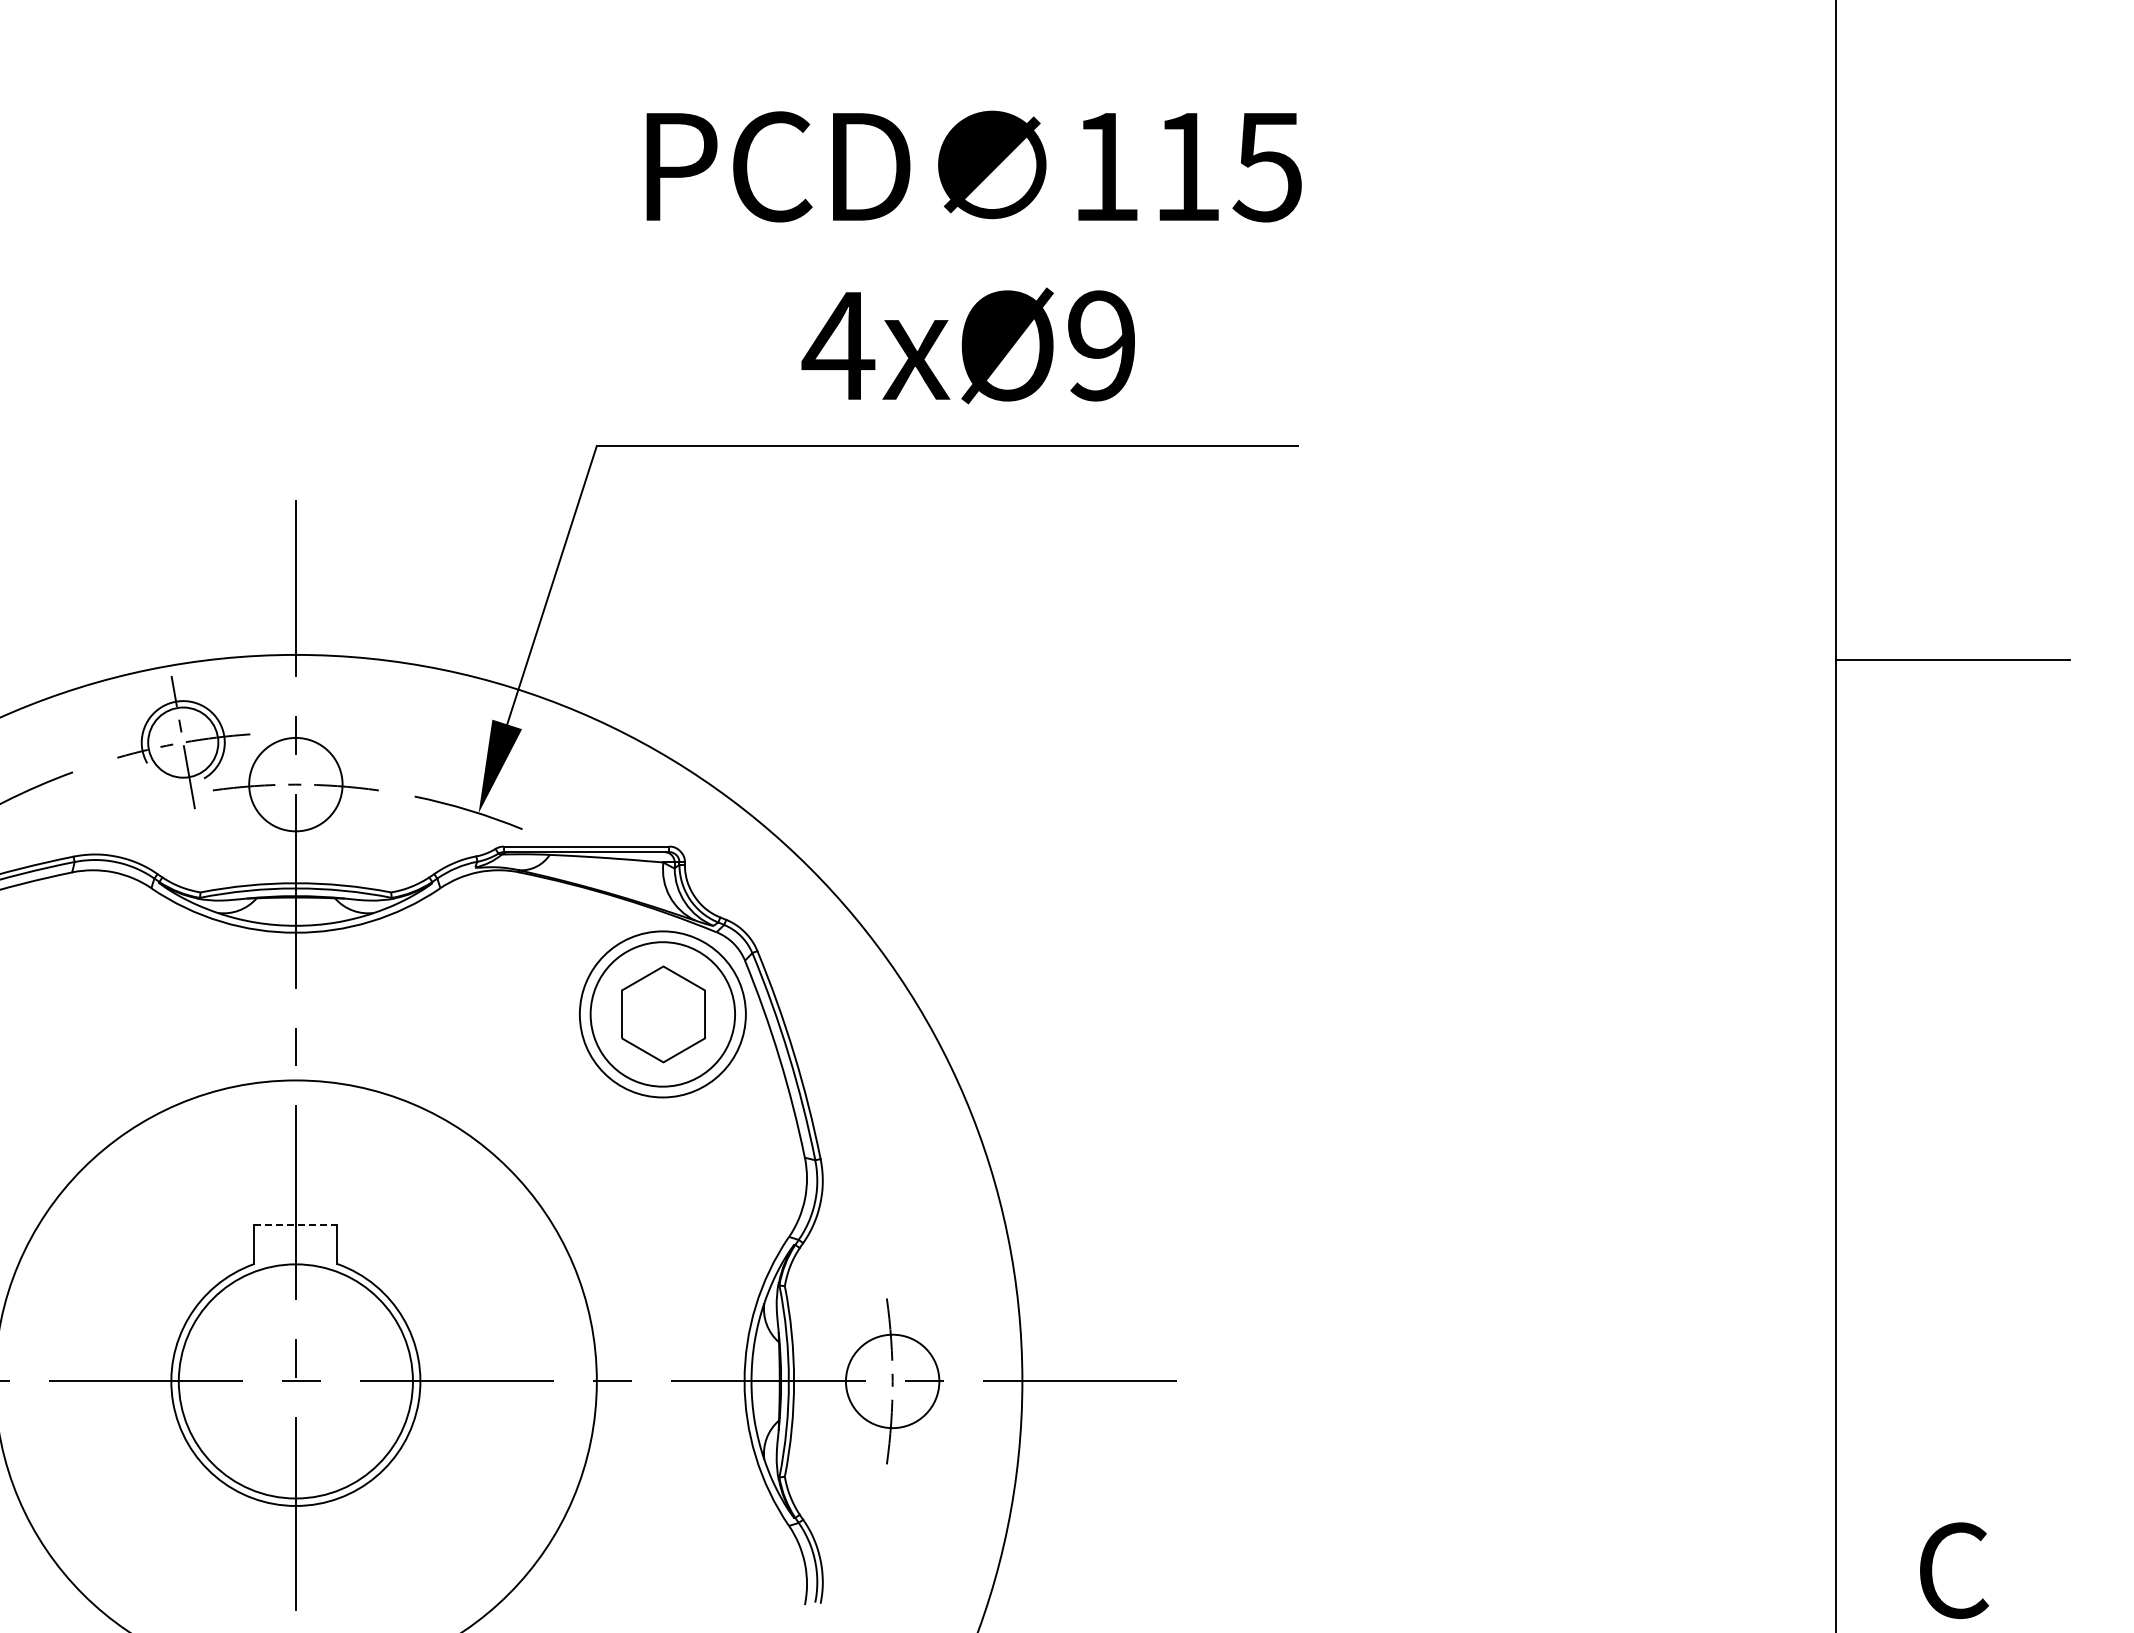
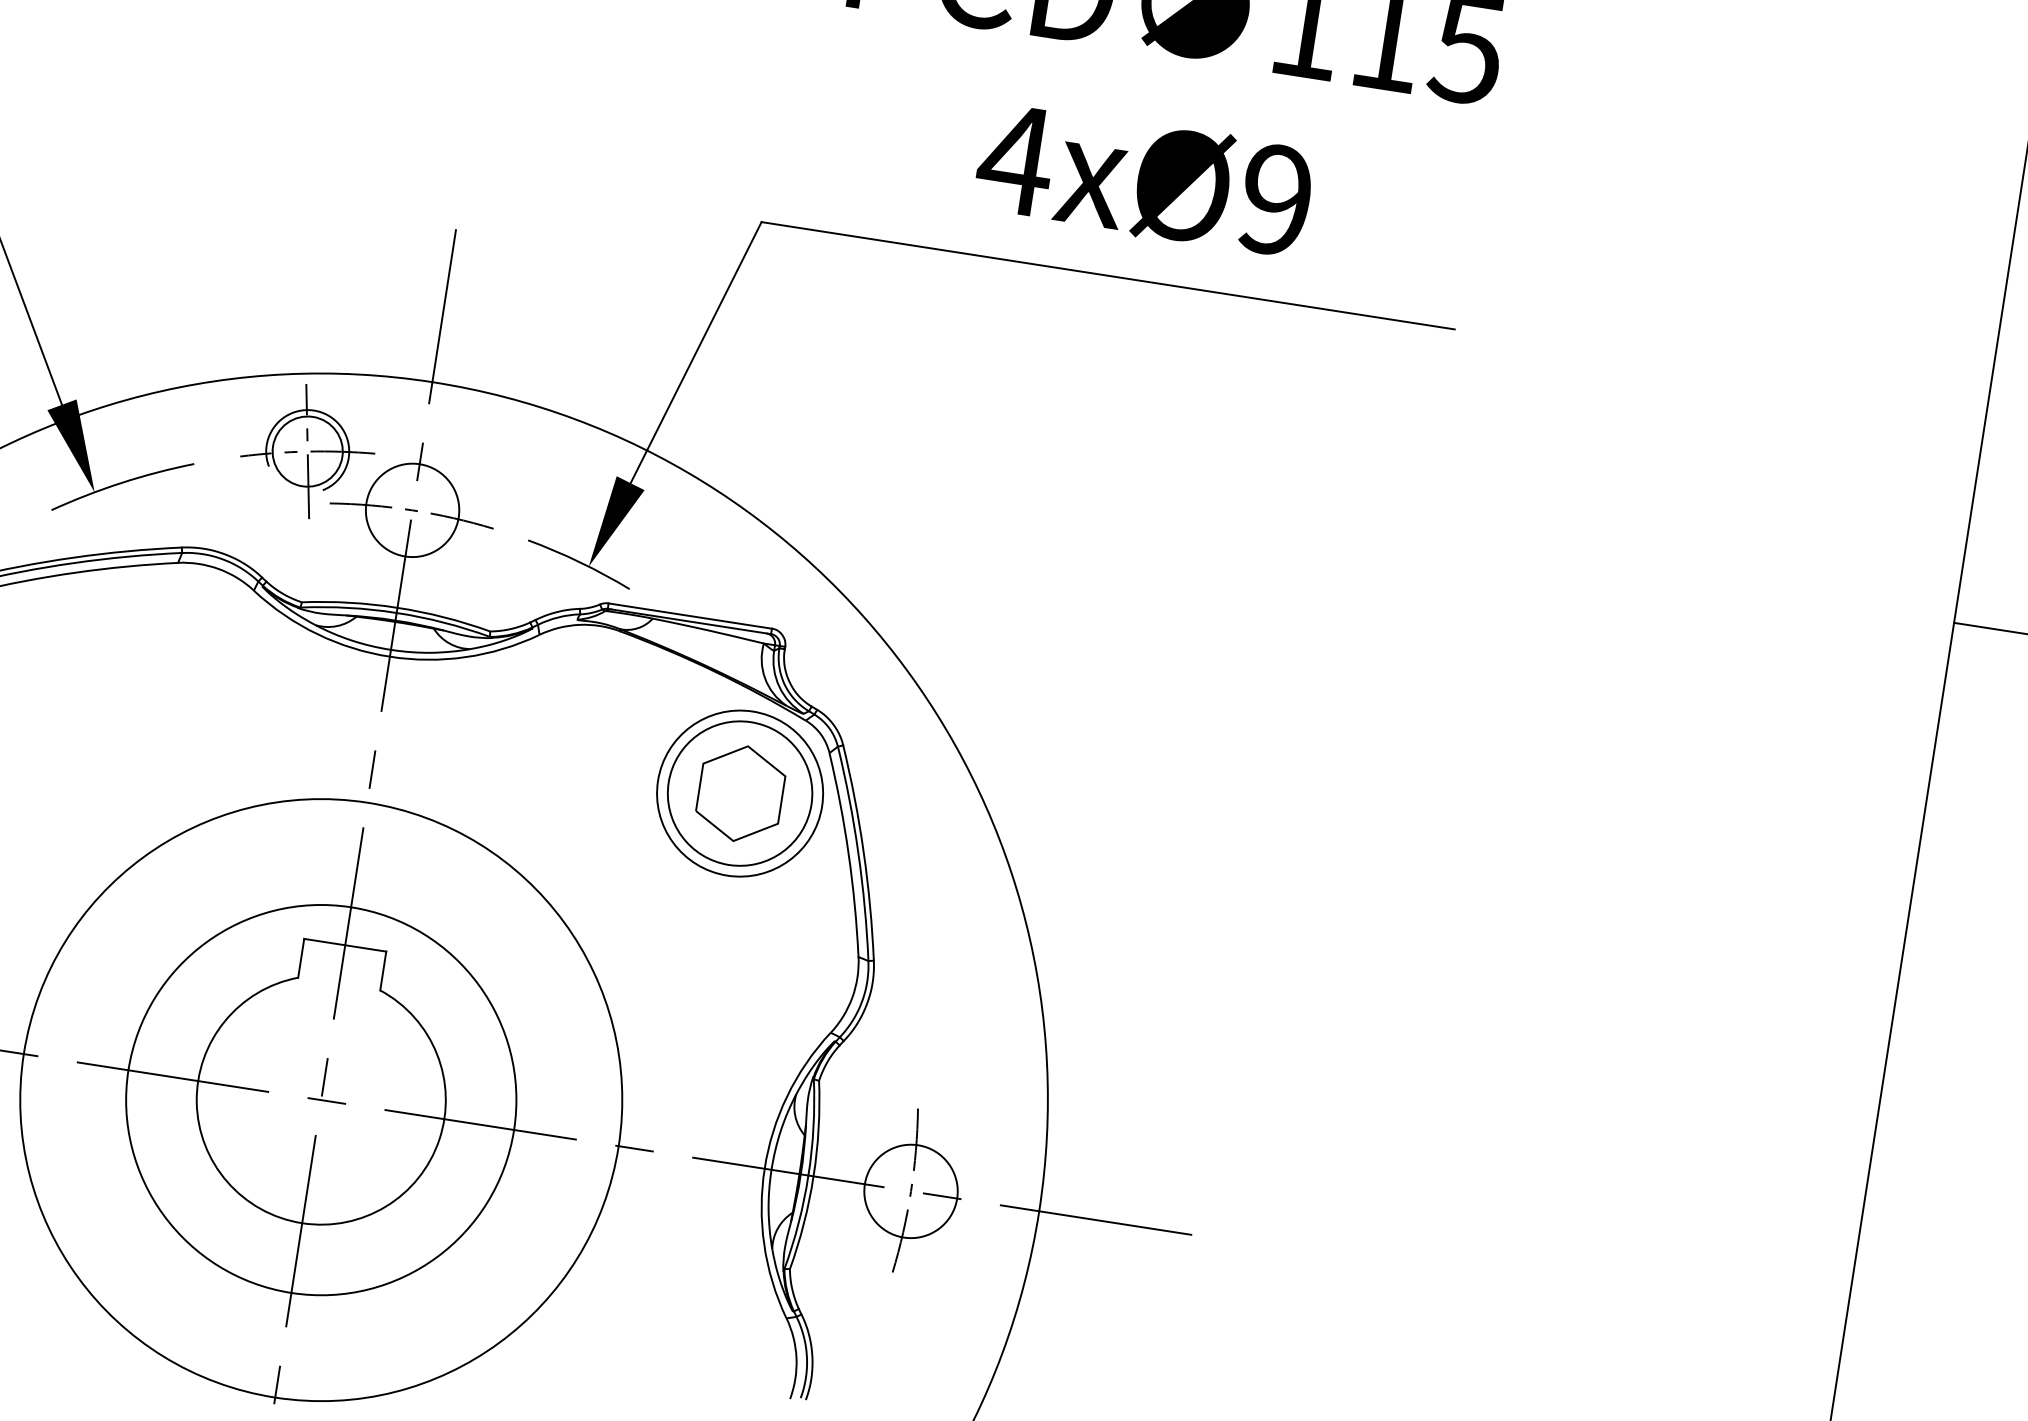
line: (295, 1224) -> (344, 944), dashed -> solid
circle: (295, 1381) -> (320, 1100), size x1.67

